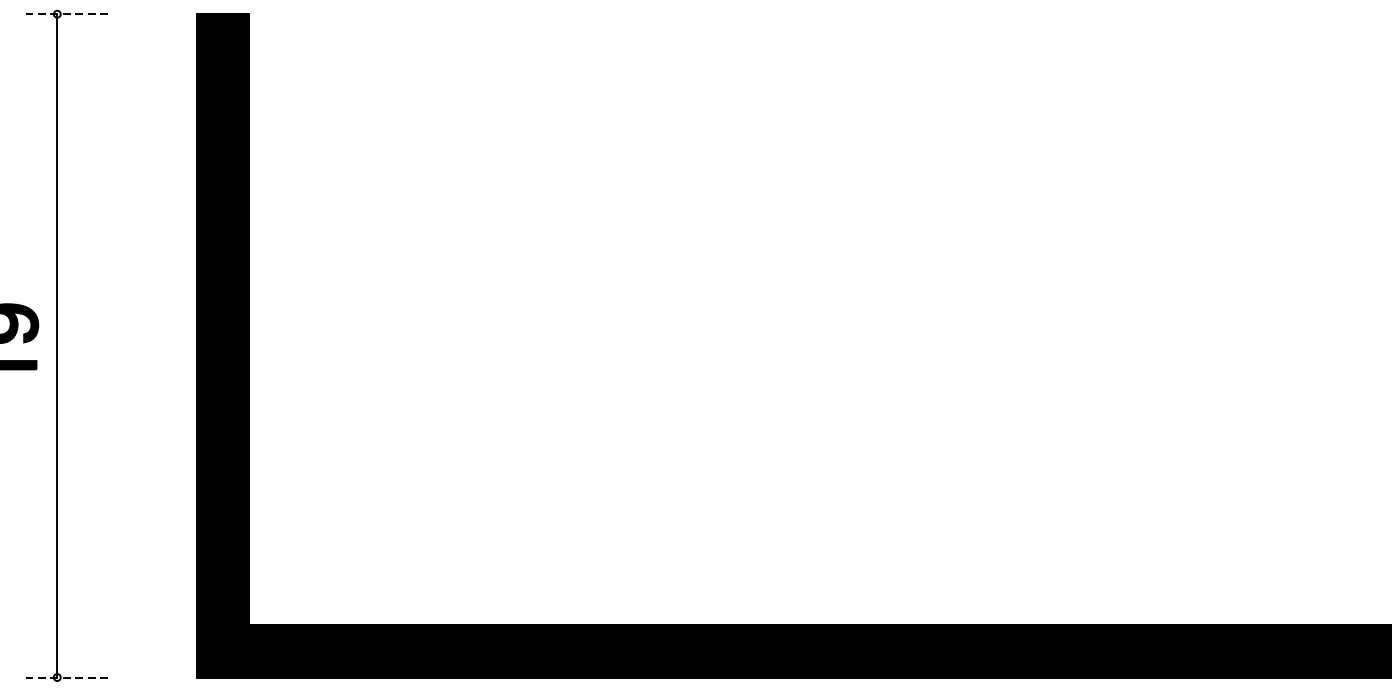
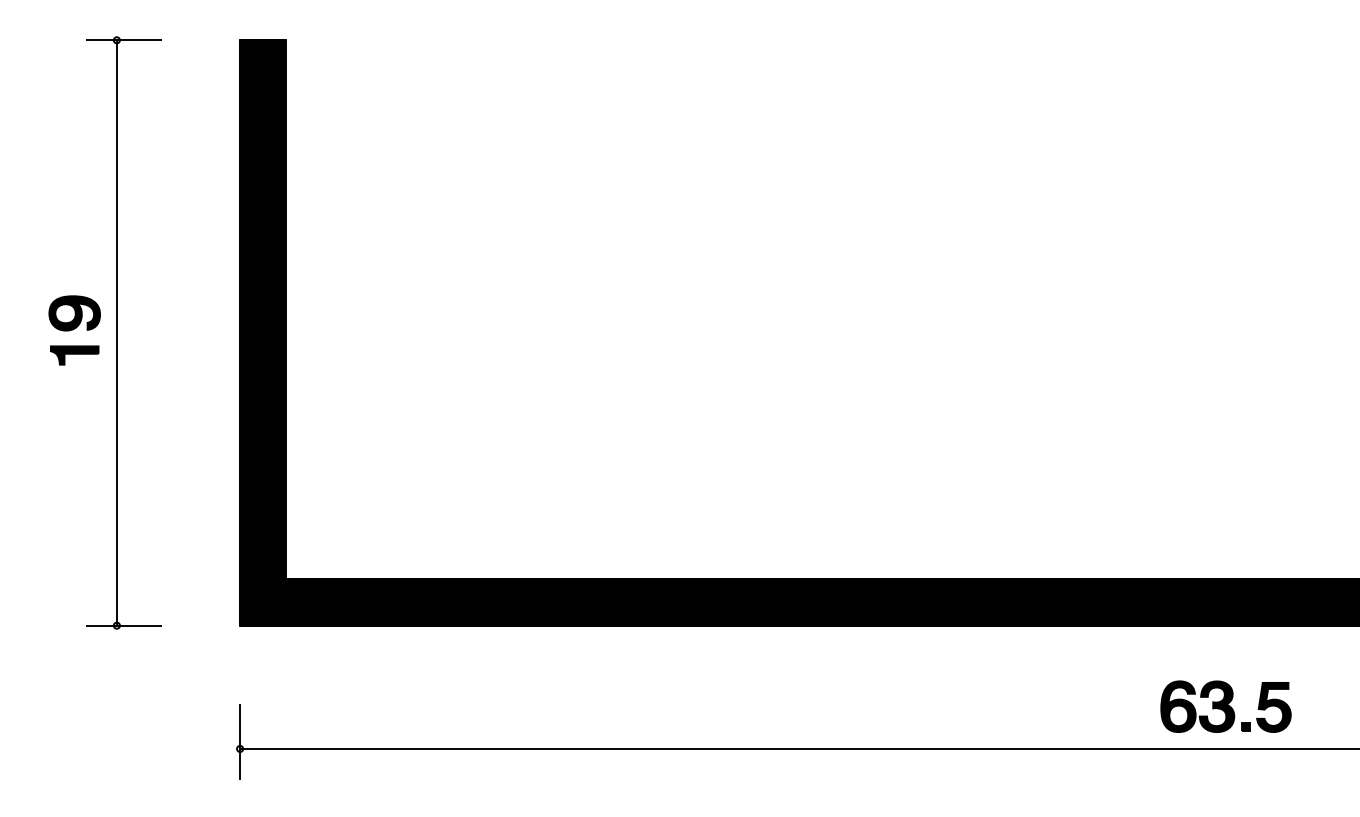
line: (64, 14) -> (123, 40), dashed -> solid
line: (64, 677) -> (123, 625), dashed -> solid

